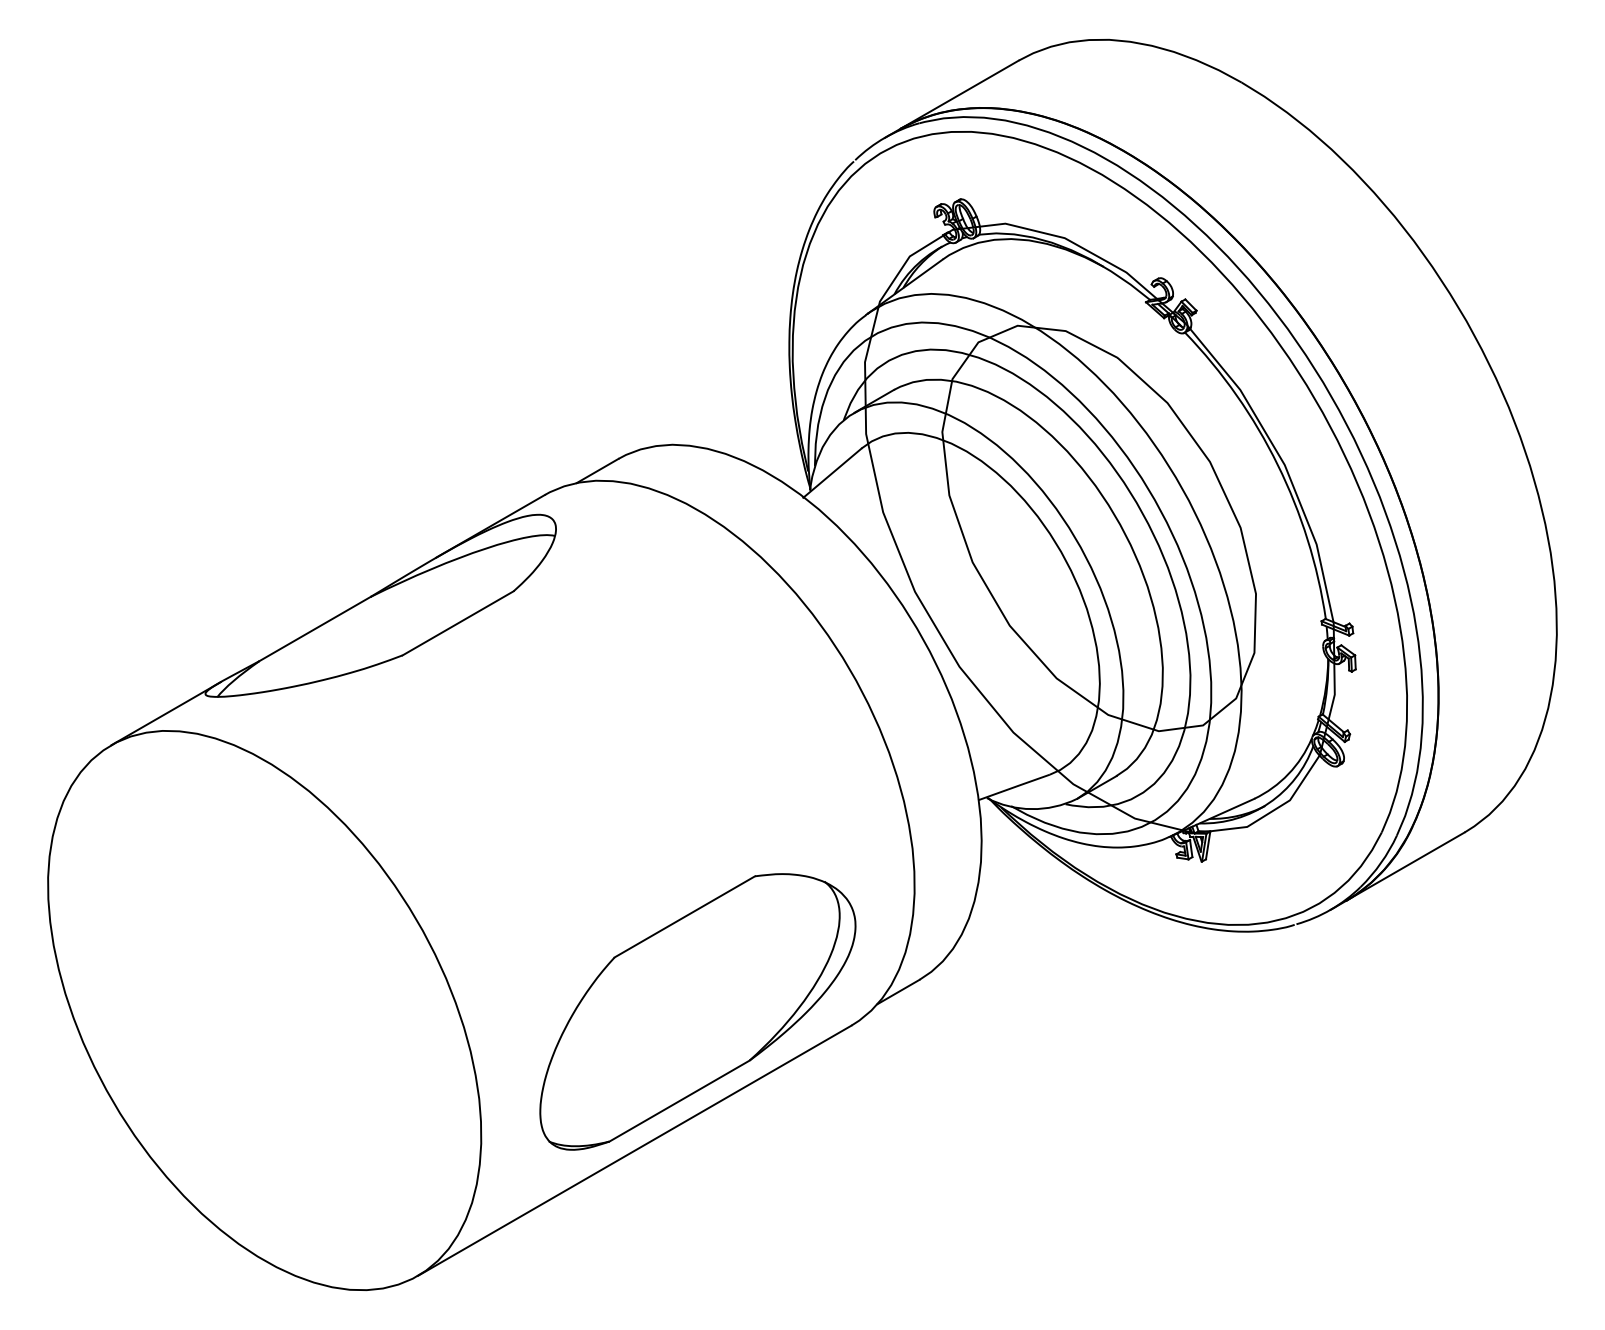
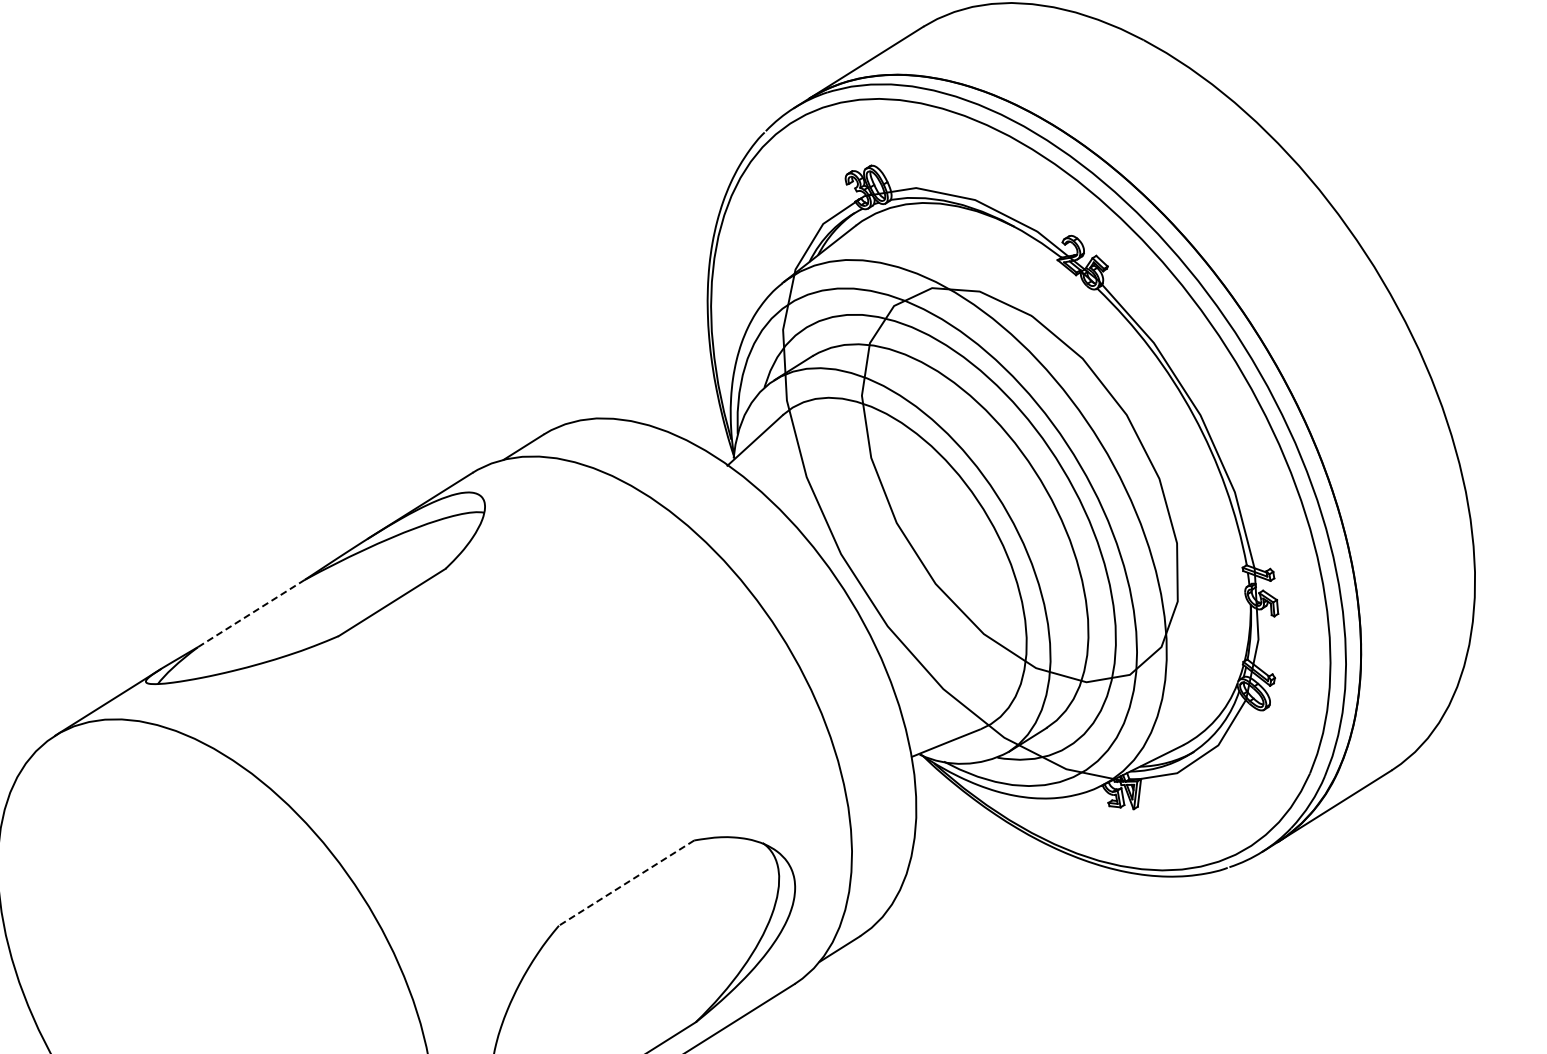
line: (314, 629) -> (250, 614), solid -> dashed
line: (684, 917) -> (626, 883), solid -> dashed

